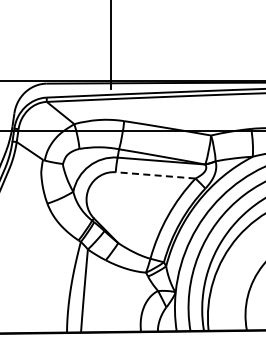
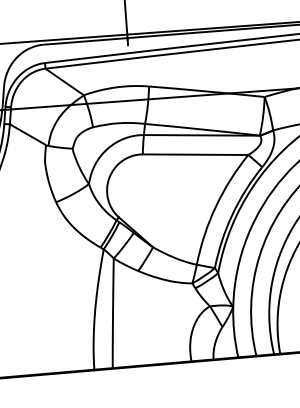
line: (155, 175) -> (195, 154), dashed -> solid

